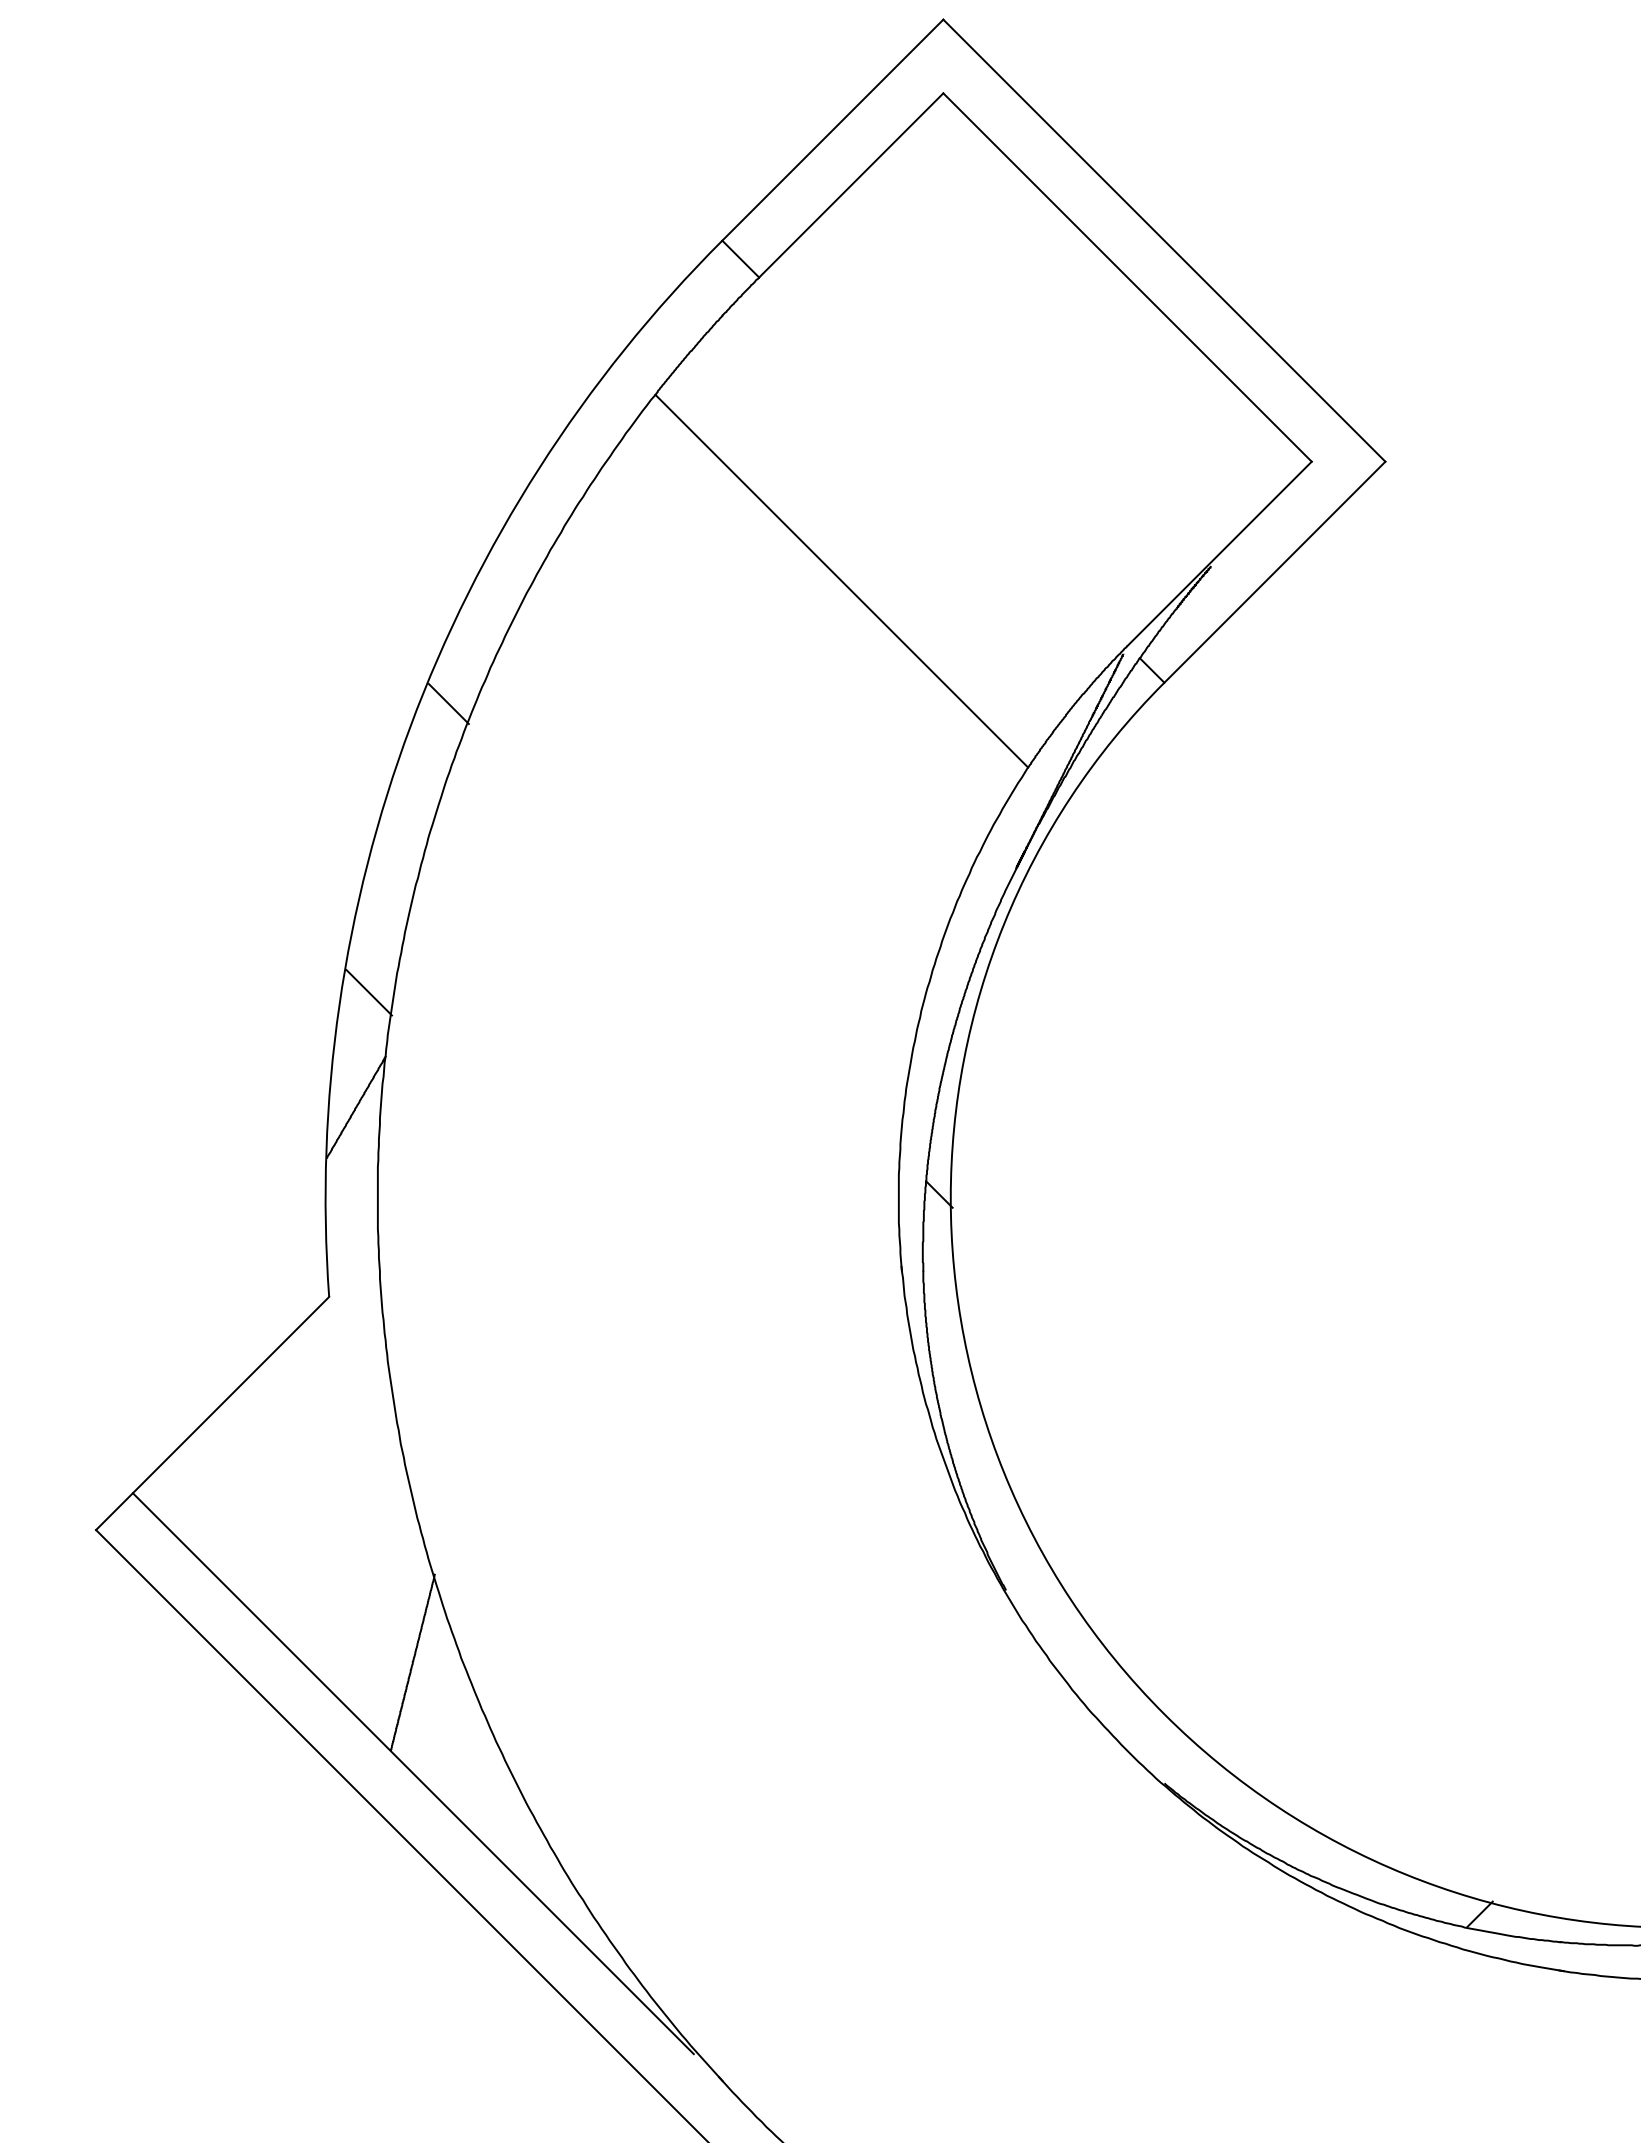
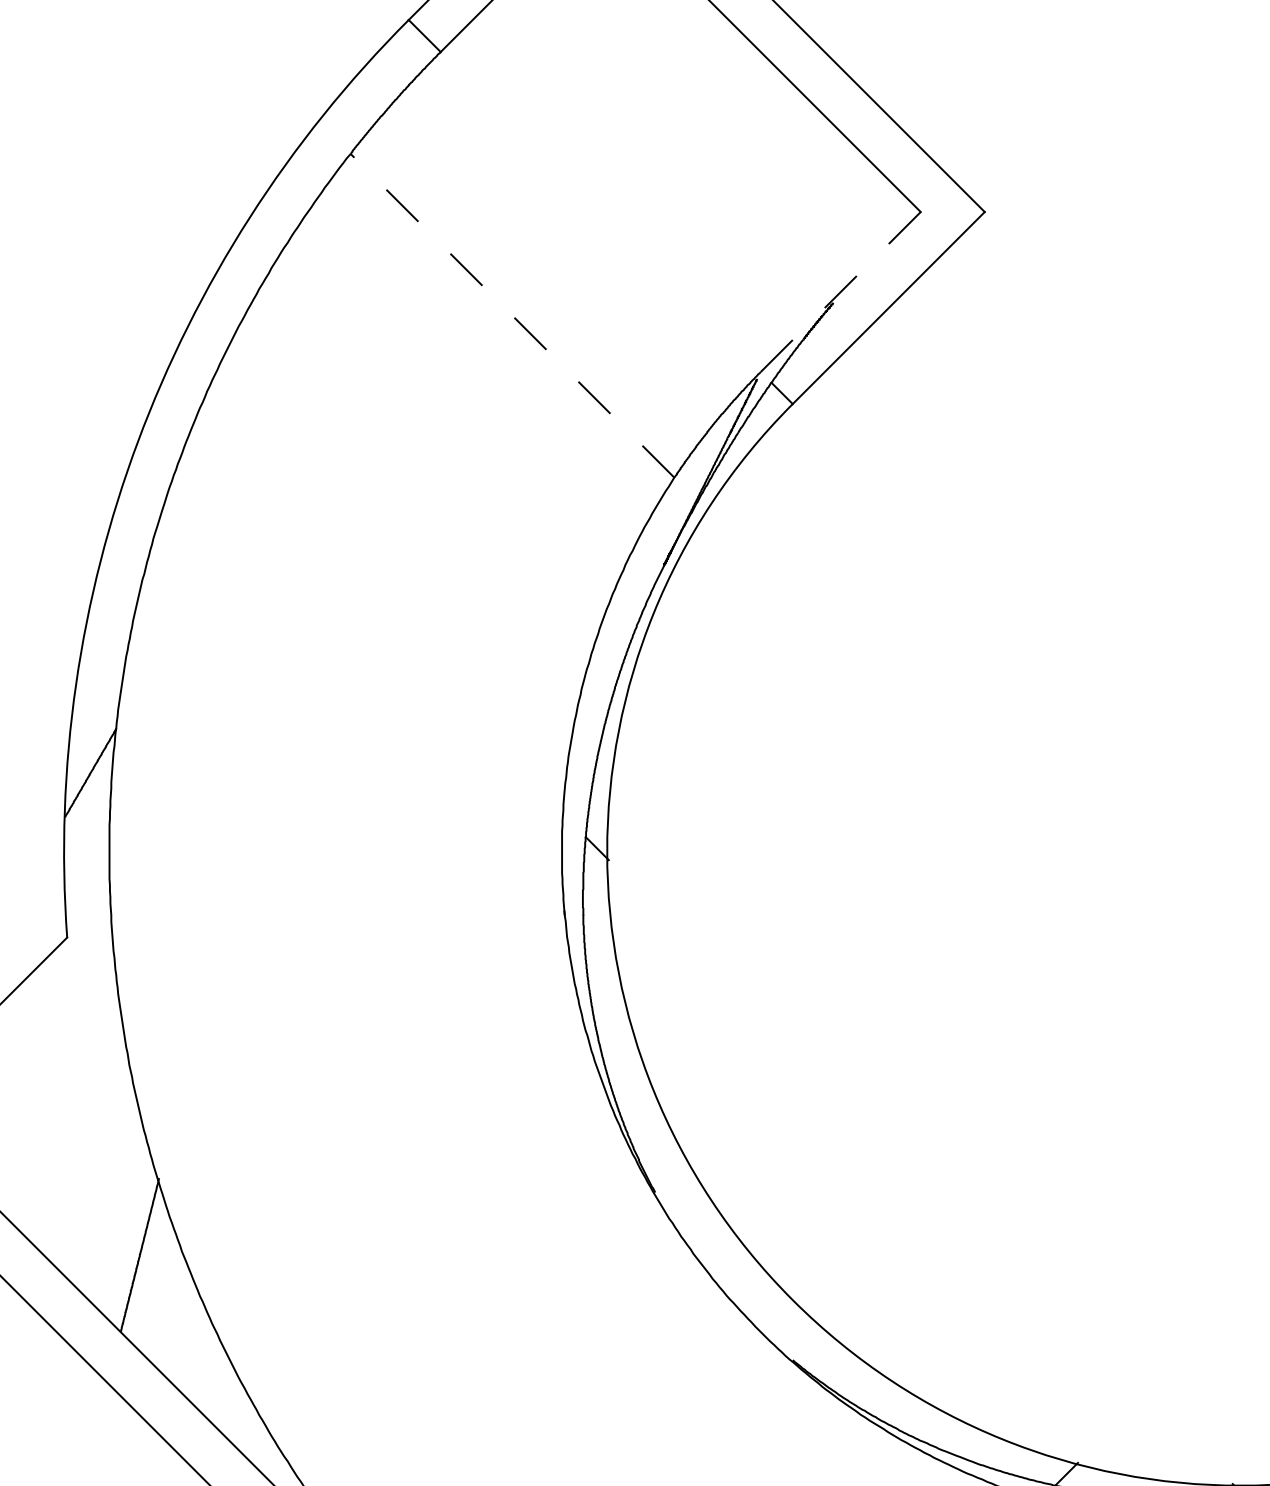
line: (1219, 554) -> (840, 292), solid -> dashed
line: (841, 581) -> (512, 316), solid -> dashed
line: (448, 704) -> (170, 422), removed
line: (368, 992) -> (101, 673), removed

